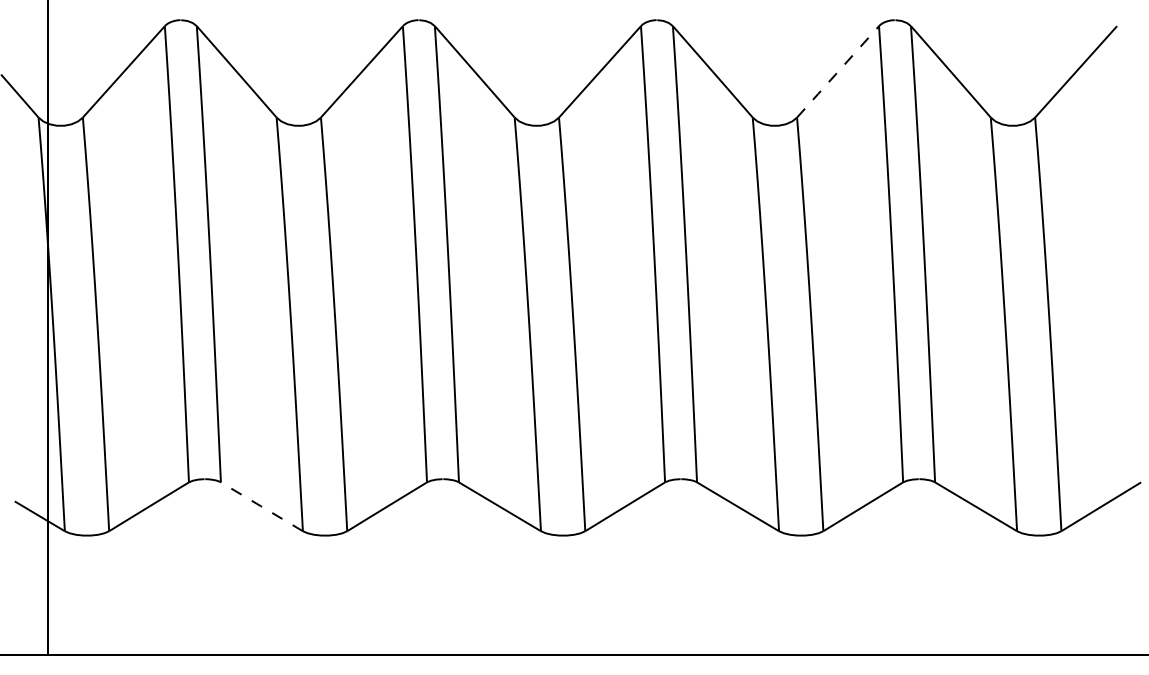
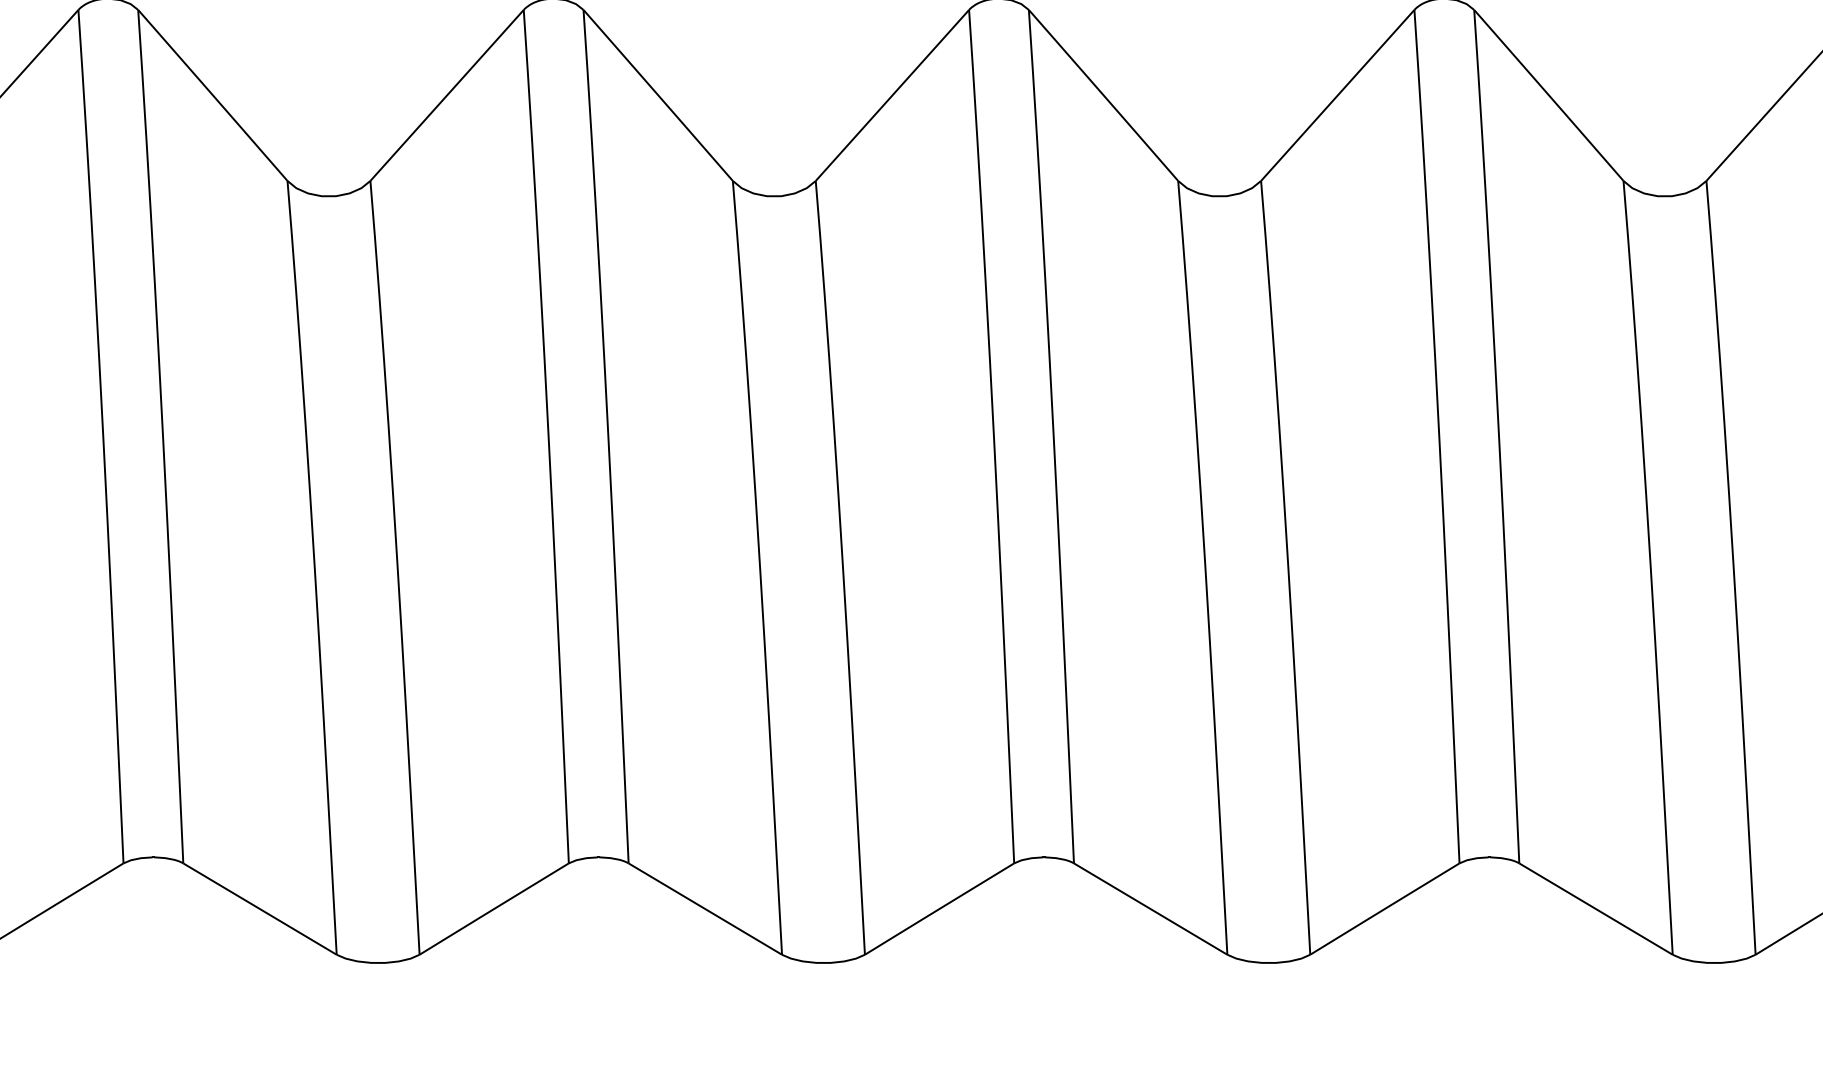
line: (837, 72) -> (1336, 96), dashed -> solid
line: (261, 506) -> (259, 908), dashed -> solid

